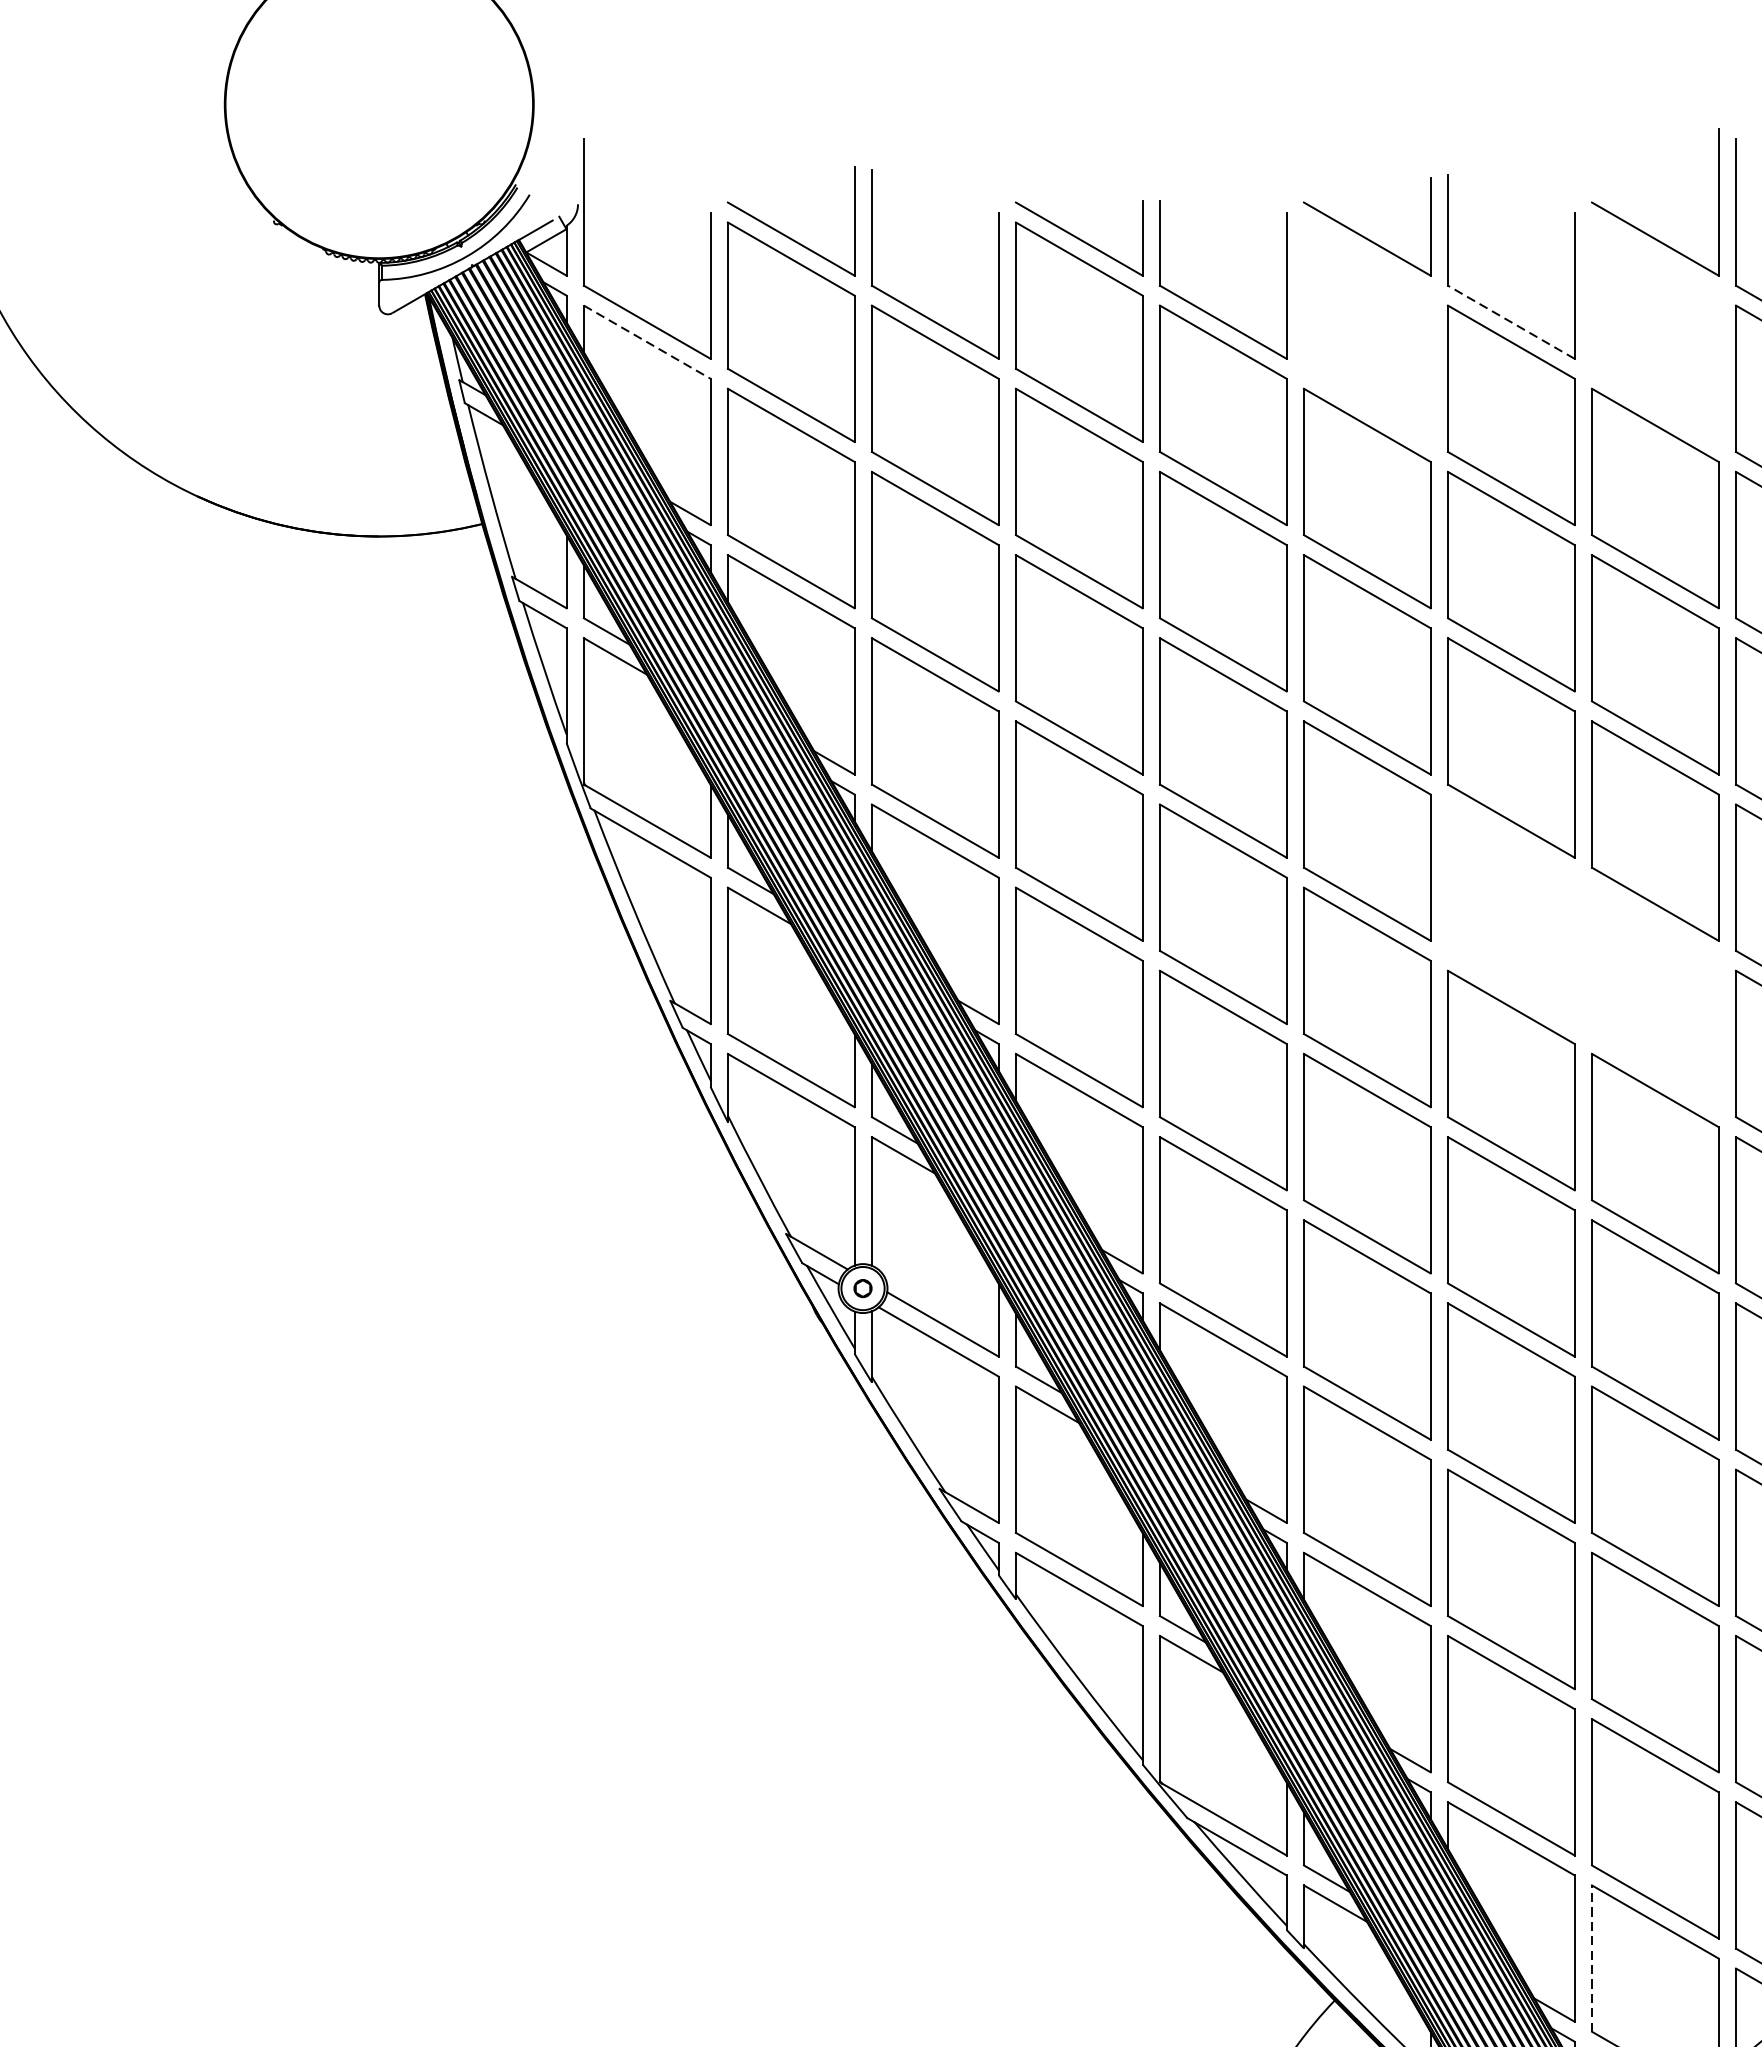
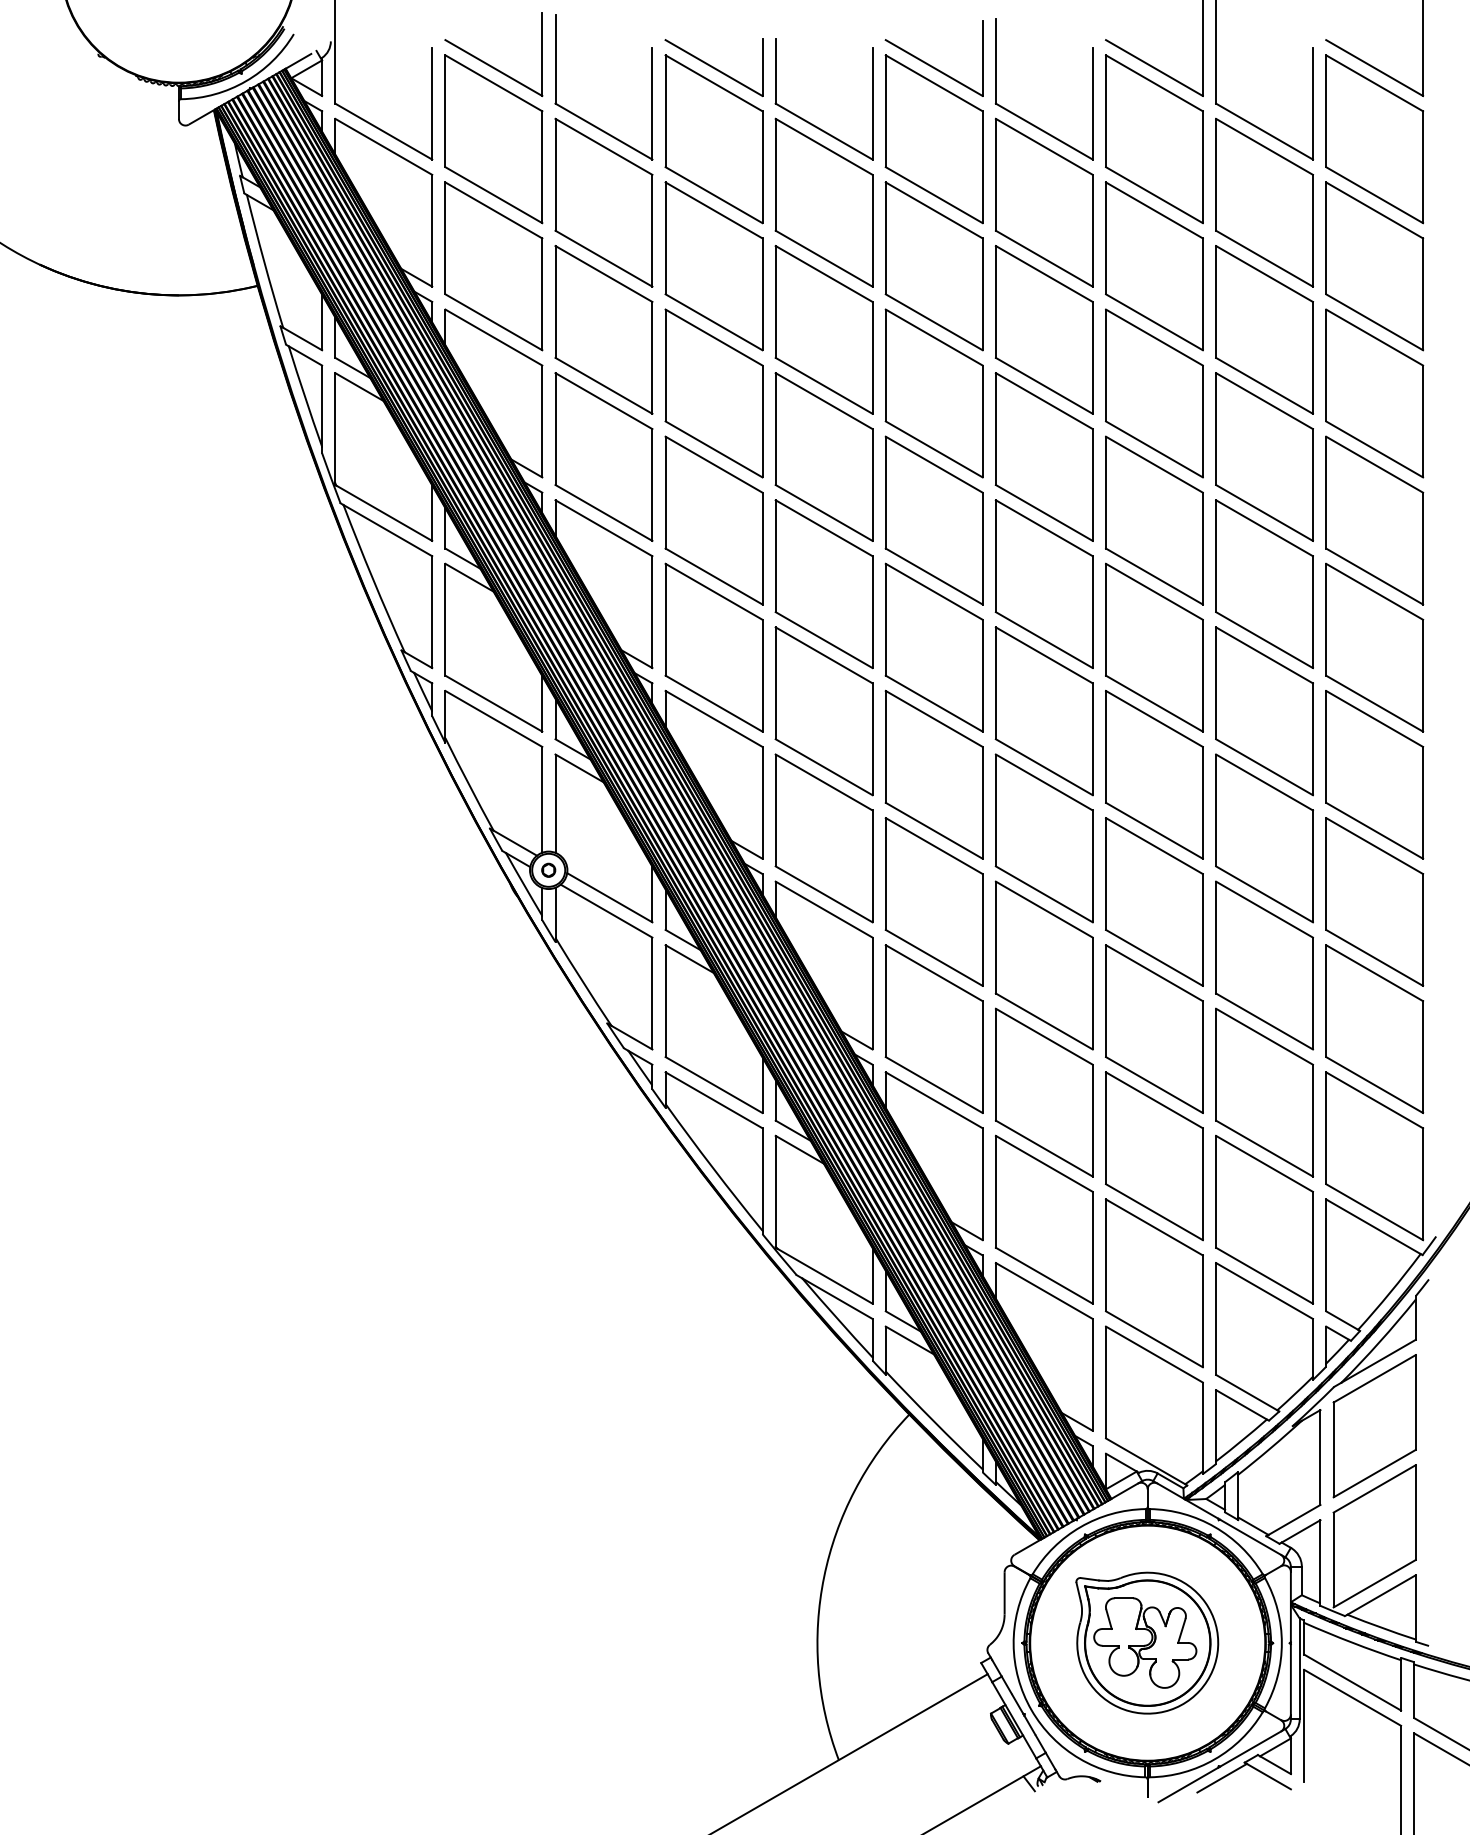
line: (1511, 322) -> (1044, 131), dashed -> solid
part: (1366, 332) -> (933, 139), added
part: (1655, 332) -> (1154, 139), added
line: (646, 341) -> (383, 146), dashed -> solid
part: (1510, 913) -> (1043, 583), added
part: (1655, 997) -> (1154, 647), added
line: (1592, 1958) -> (1106, 1382), dashed -> solid

